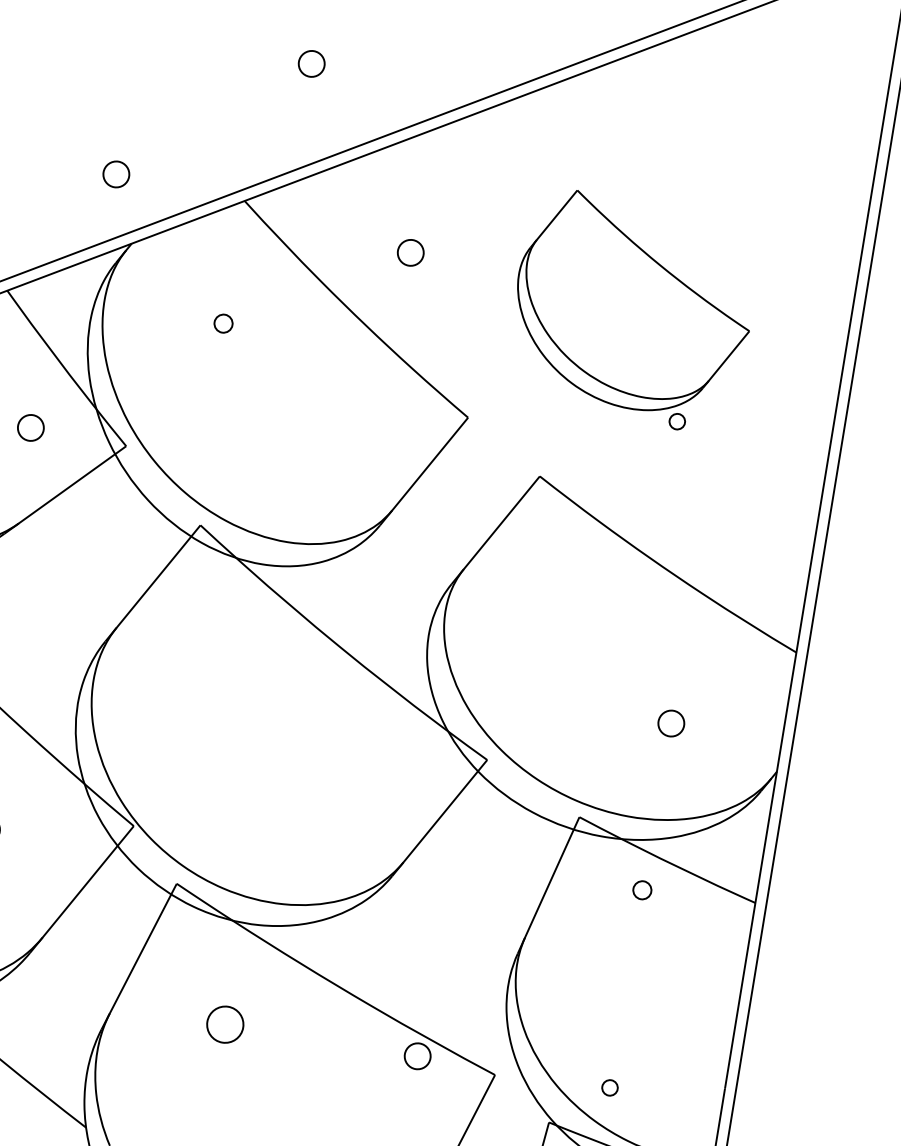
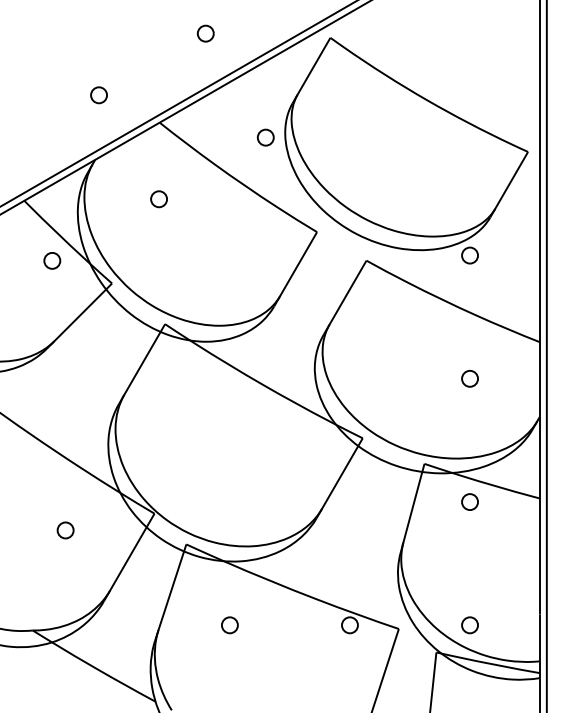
circle: (311, 63) -> (205, 33), moved
circle: (115, 174) -> (98, 95), moved
part: (632, 310) -> (406, 150), size x1.67
circle: (222, 323) -> (158, 199), size x1.43
circle: (31, 427) -> (52, 260), moved
circle: (670, 722) -> (469, 378), moved
circle: (641, 889) -> (469, 501), size x1.43
circle: (224, 1024) -> (229, 625), size x0.71
circle: (609, 1087) -> (469, 625), size x1.67

